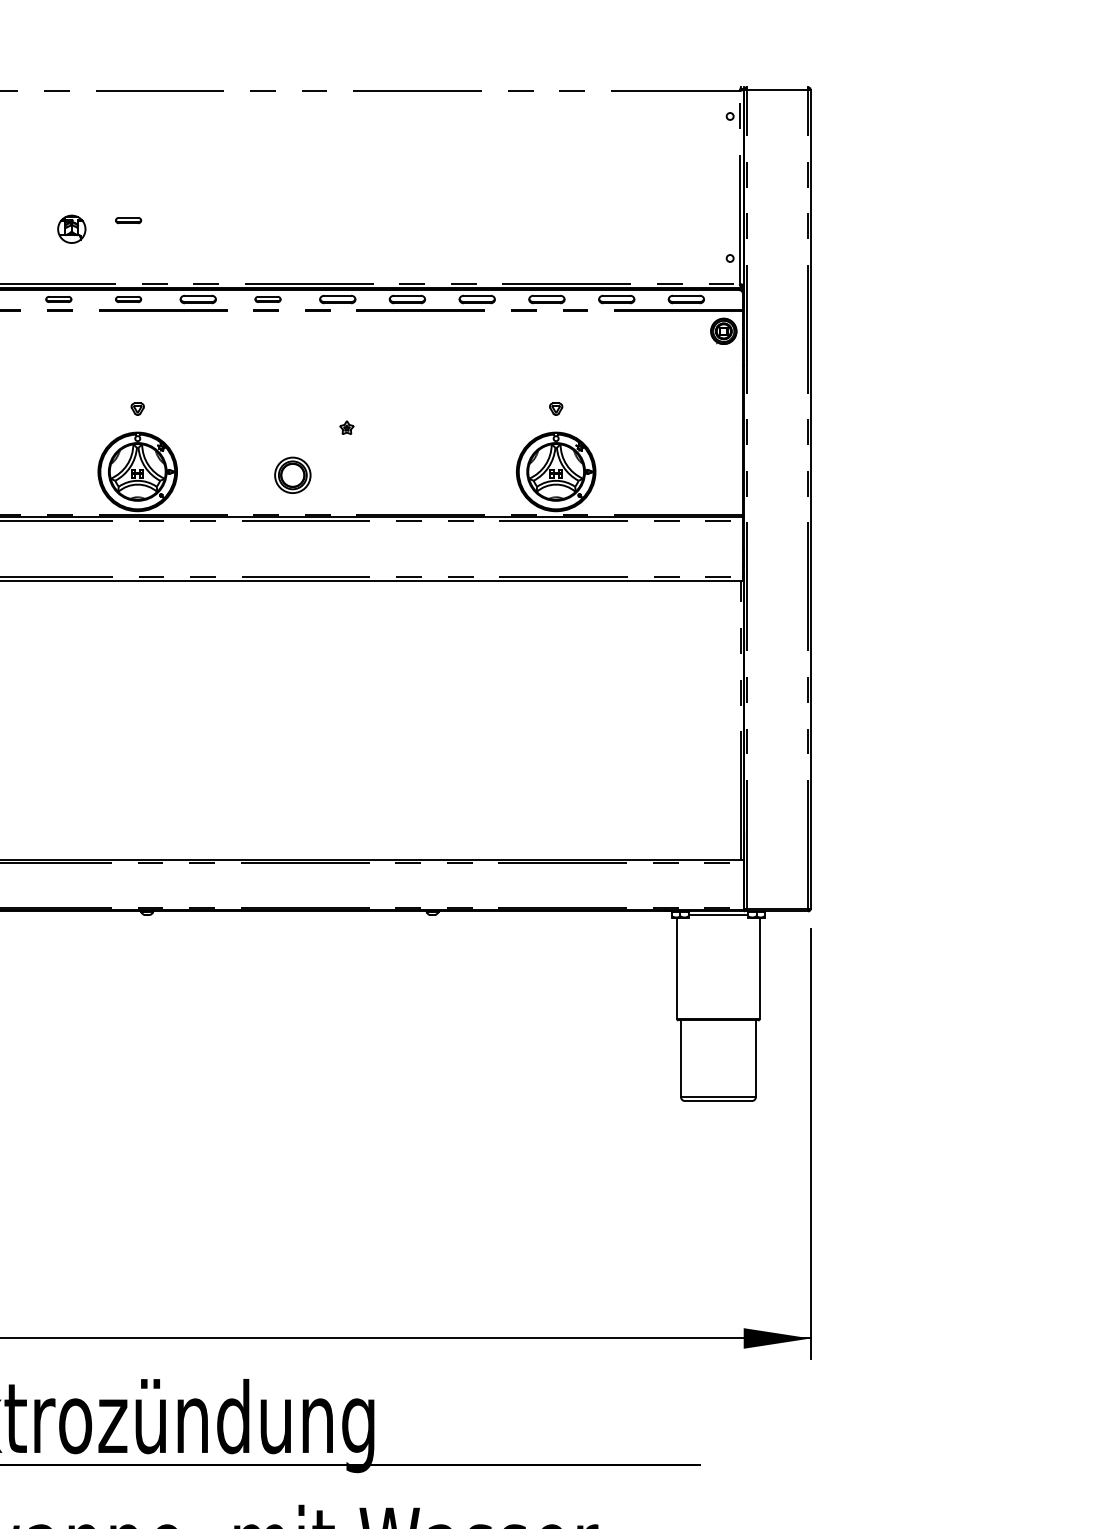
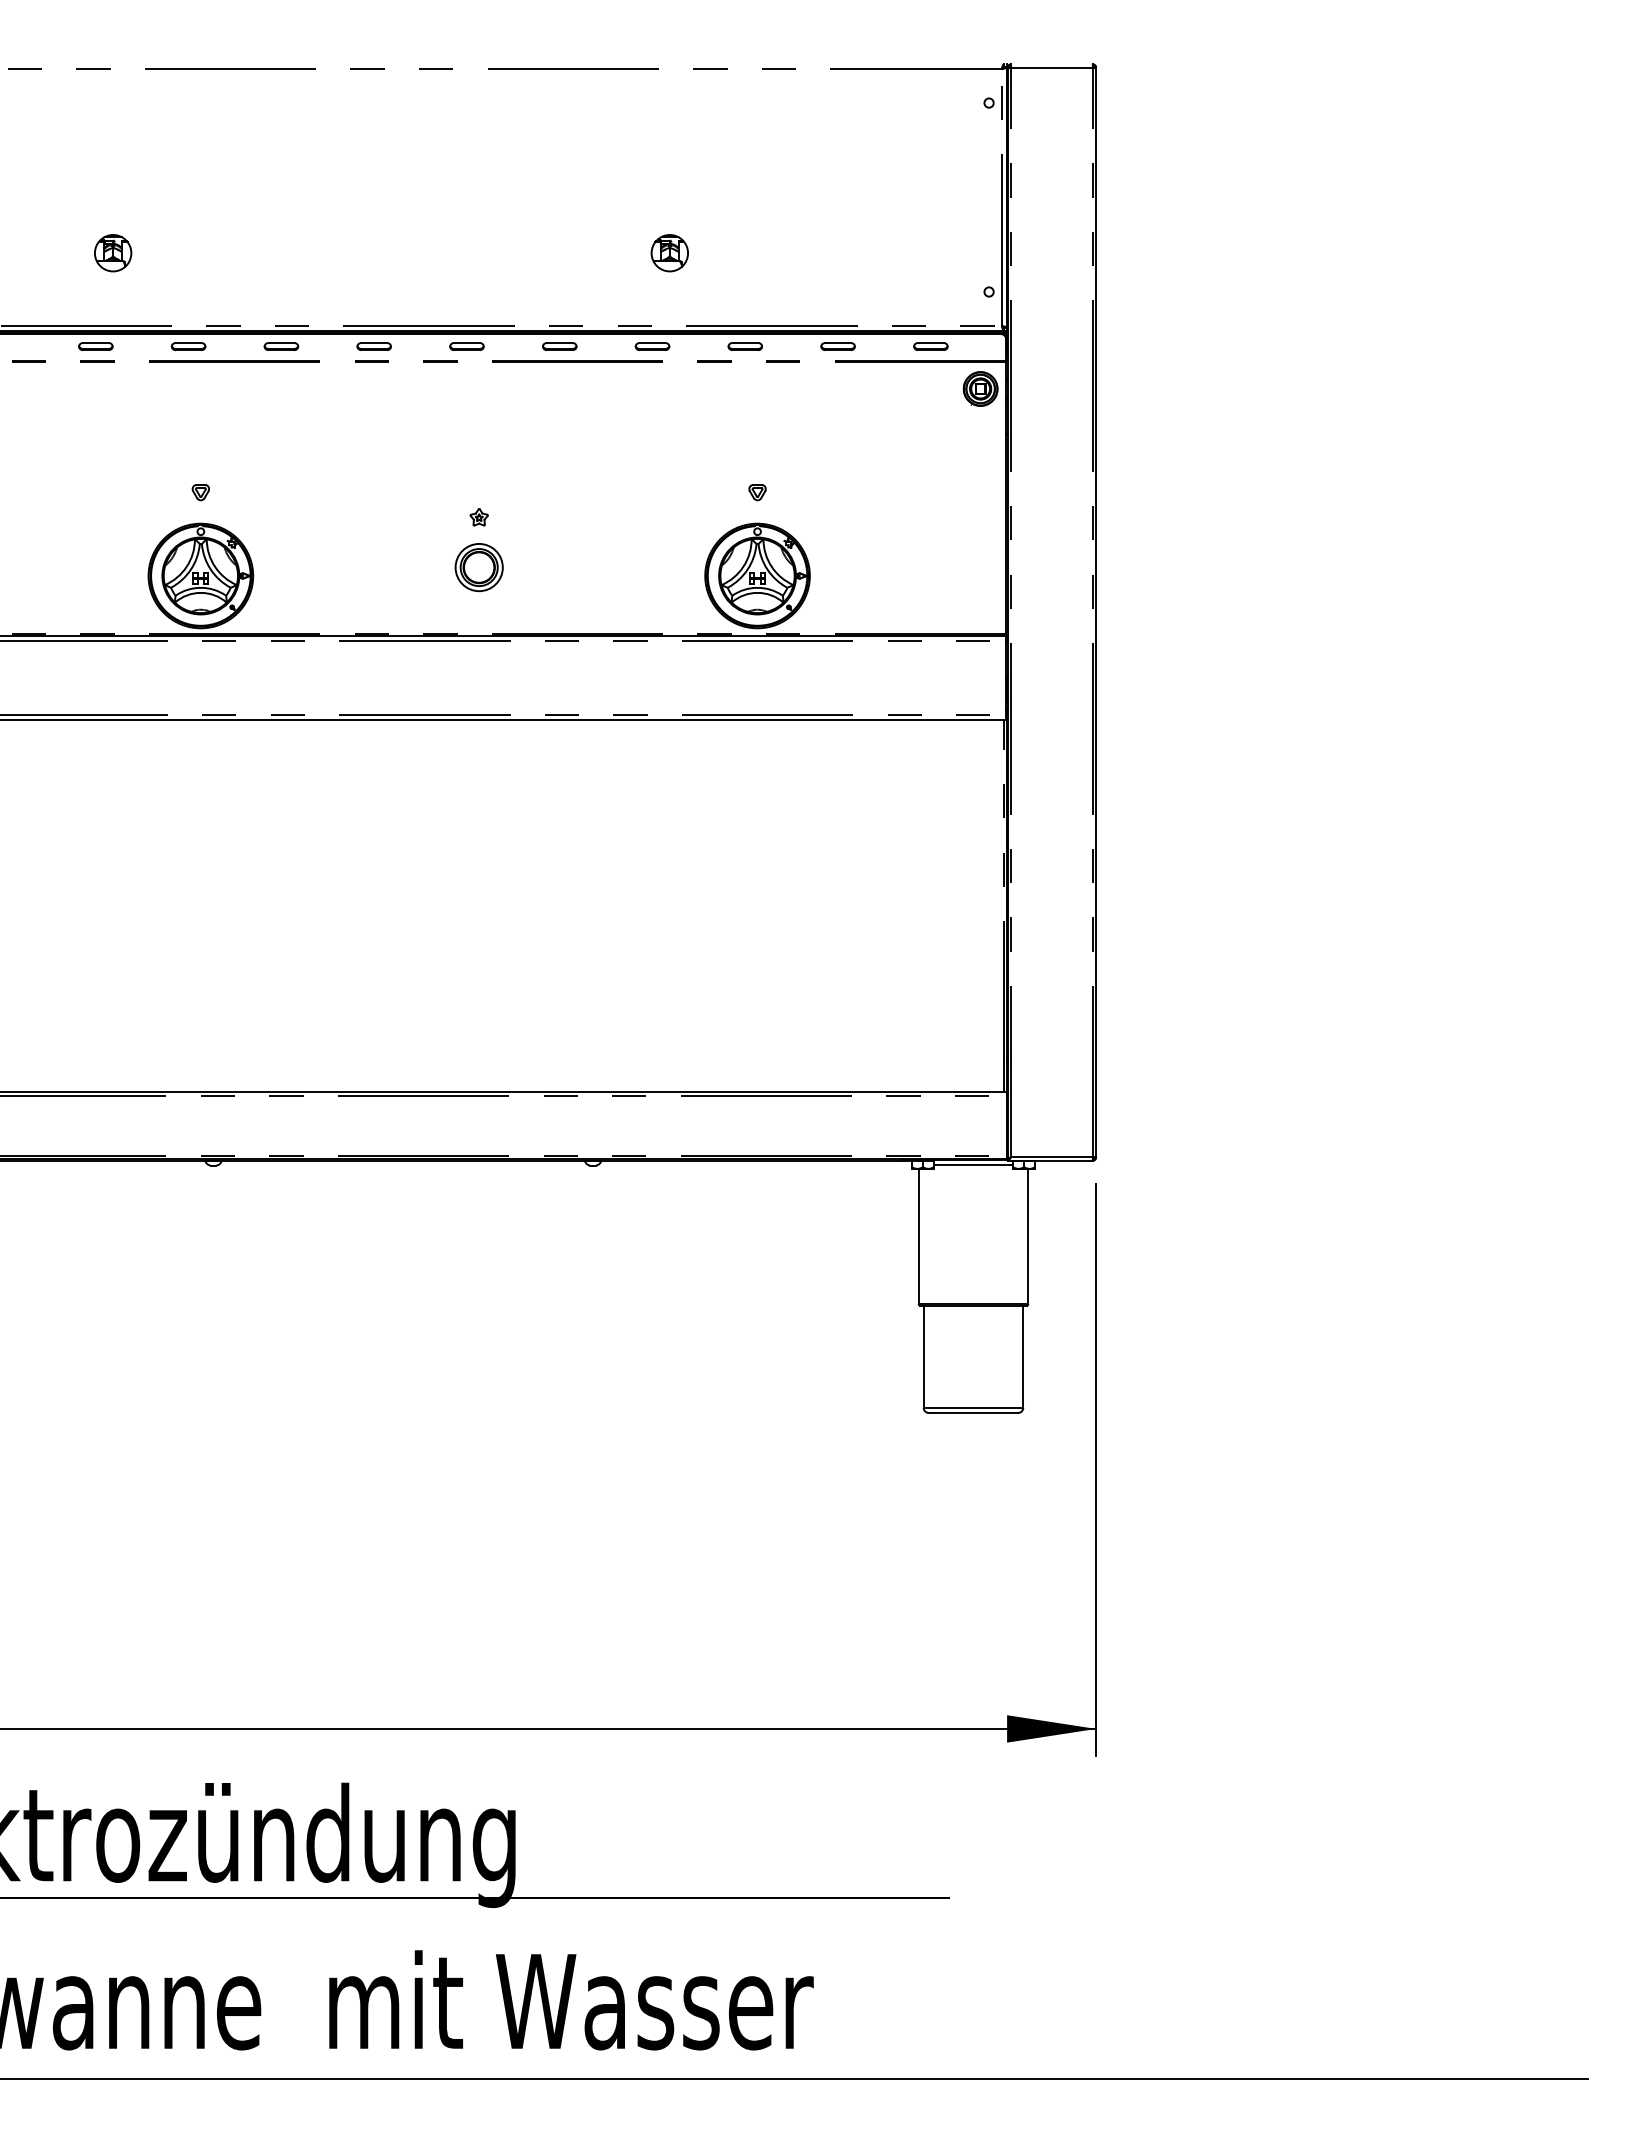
part: (128, 220) -> (188, 241), removed
part: (489, 229) -> (669, 253), added
part: (198, 299) -> (281, 346), size x0.71
part: (337, 299) -> (466, 346), size x0.71
part: (407, 299) -> (559, 346), size x0.71
part: (477, 299) -> (652, 346), size x0.71
part: (547, 299) -> (745, 346), size x0.71
part: (616, 299) -> (837, 346), size x0.71
part: (686, 299) -> (930, 346), size x0.71
part: (292, 475) -> (478, 567), moved

